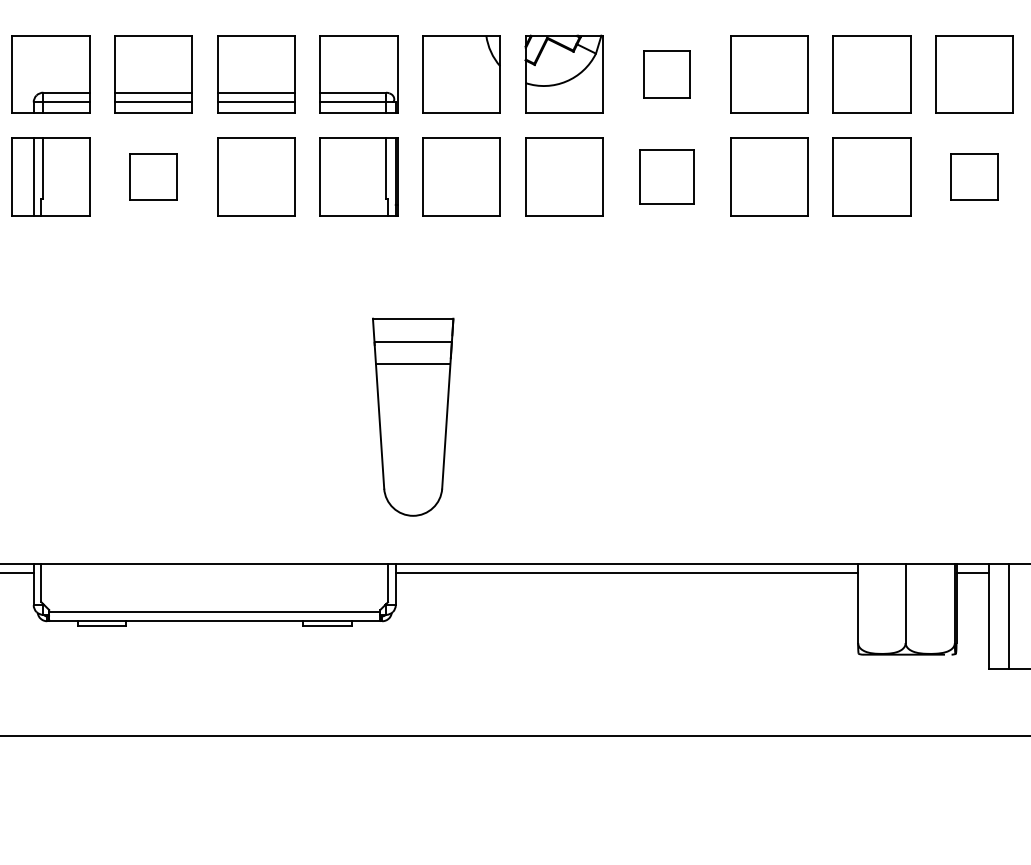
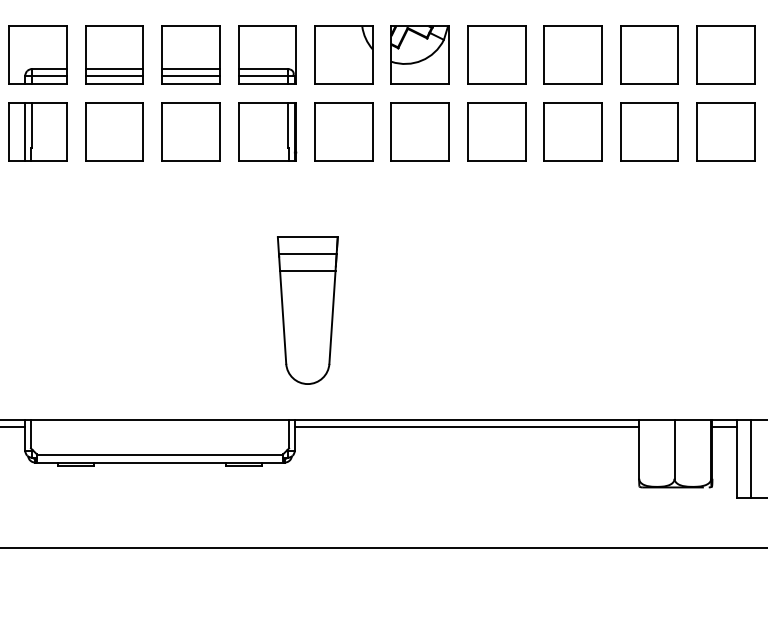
part: (666, 74) -> (496, 55), size x1.67
part: (153, 176) -> (114, 131), size x1.67
part: (666, 176) -> (496, 131), size x1.43
part: (974, 176) -> (725, 131), size x1.67

